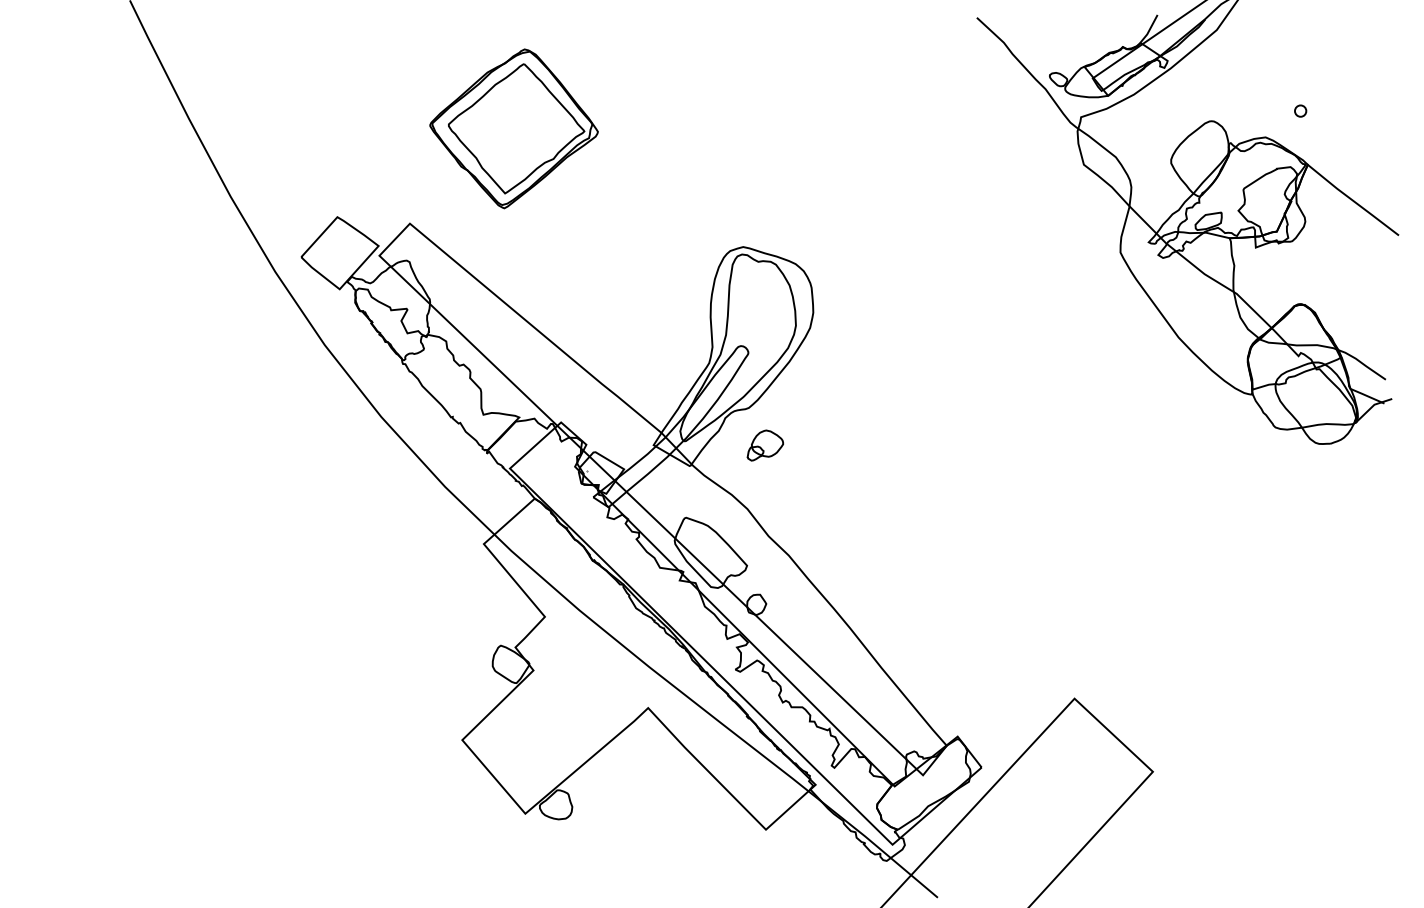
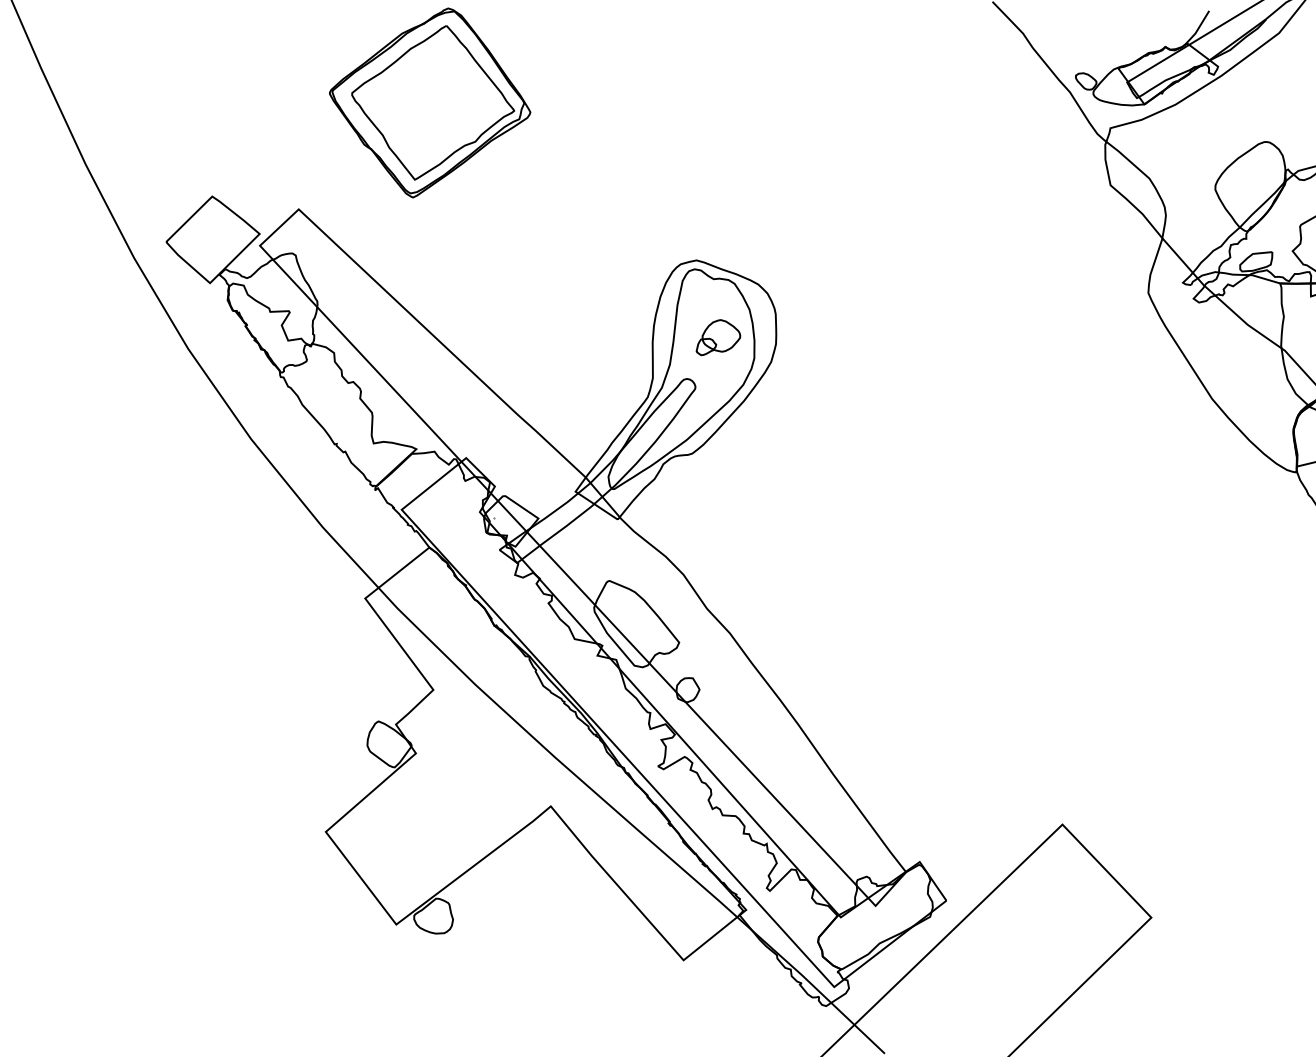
part: (764, 445) -> (717, 337), moved

